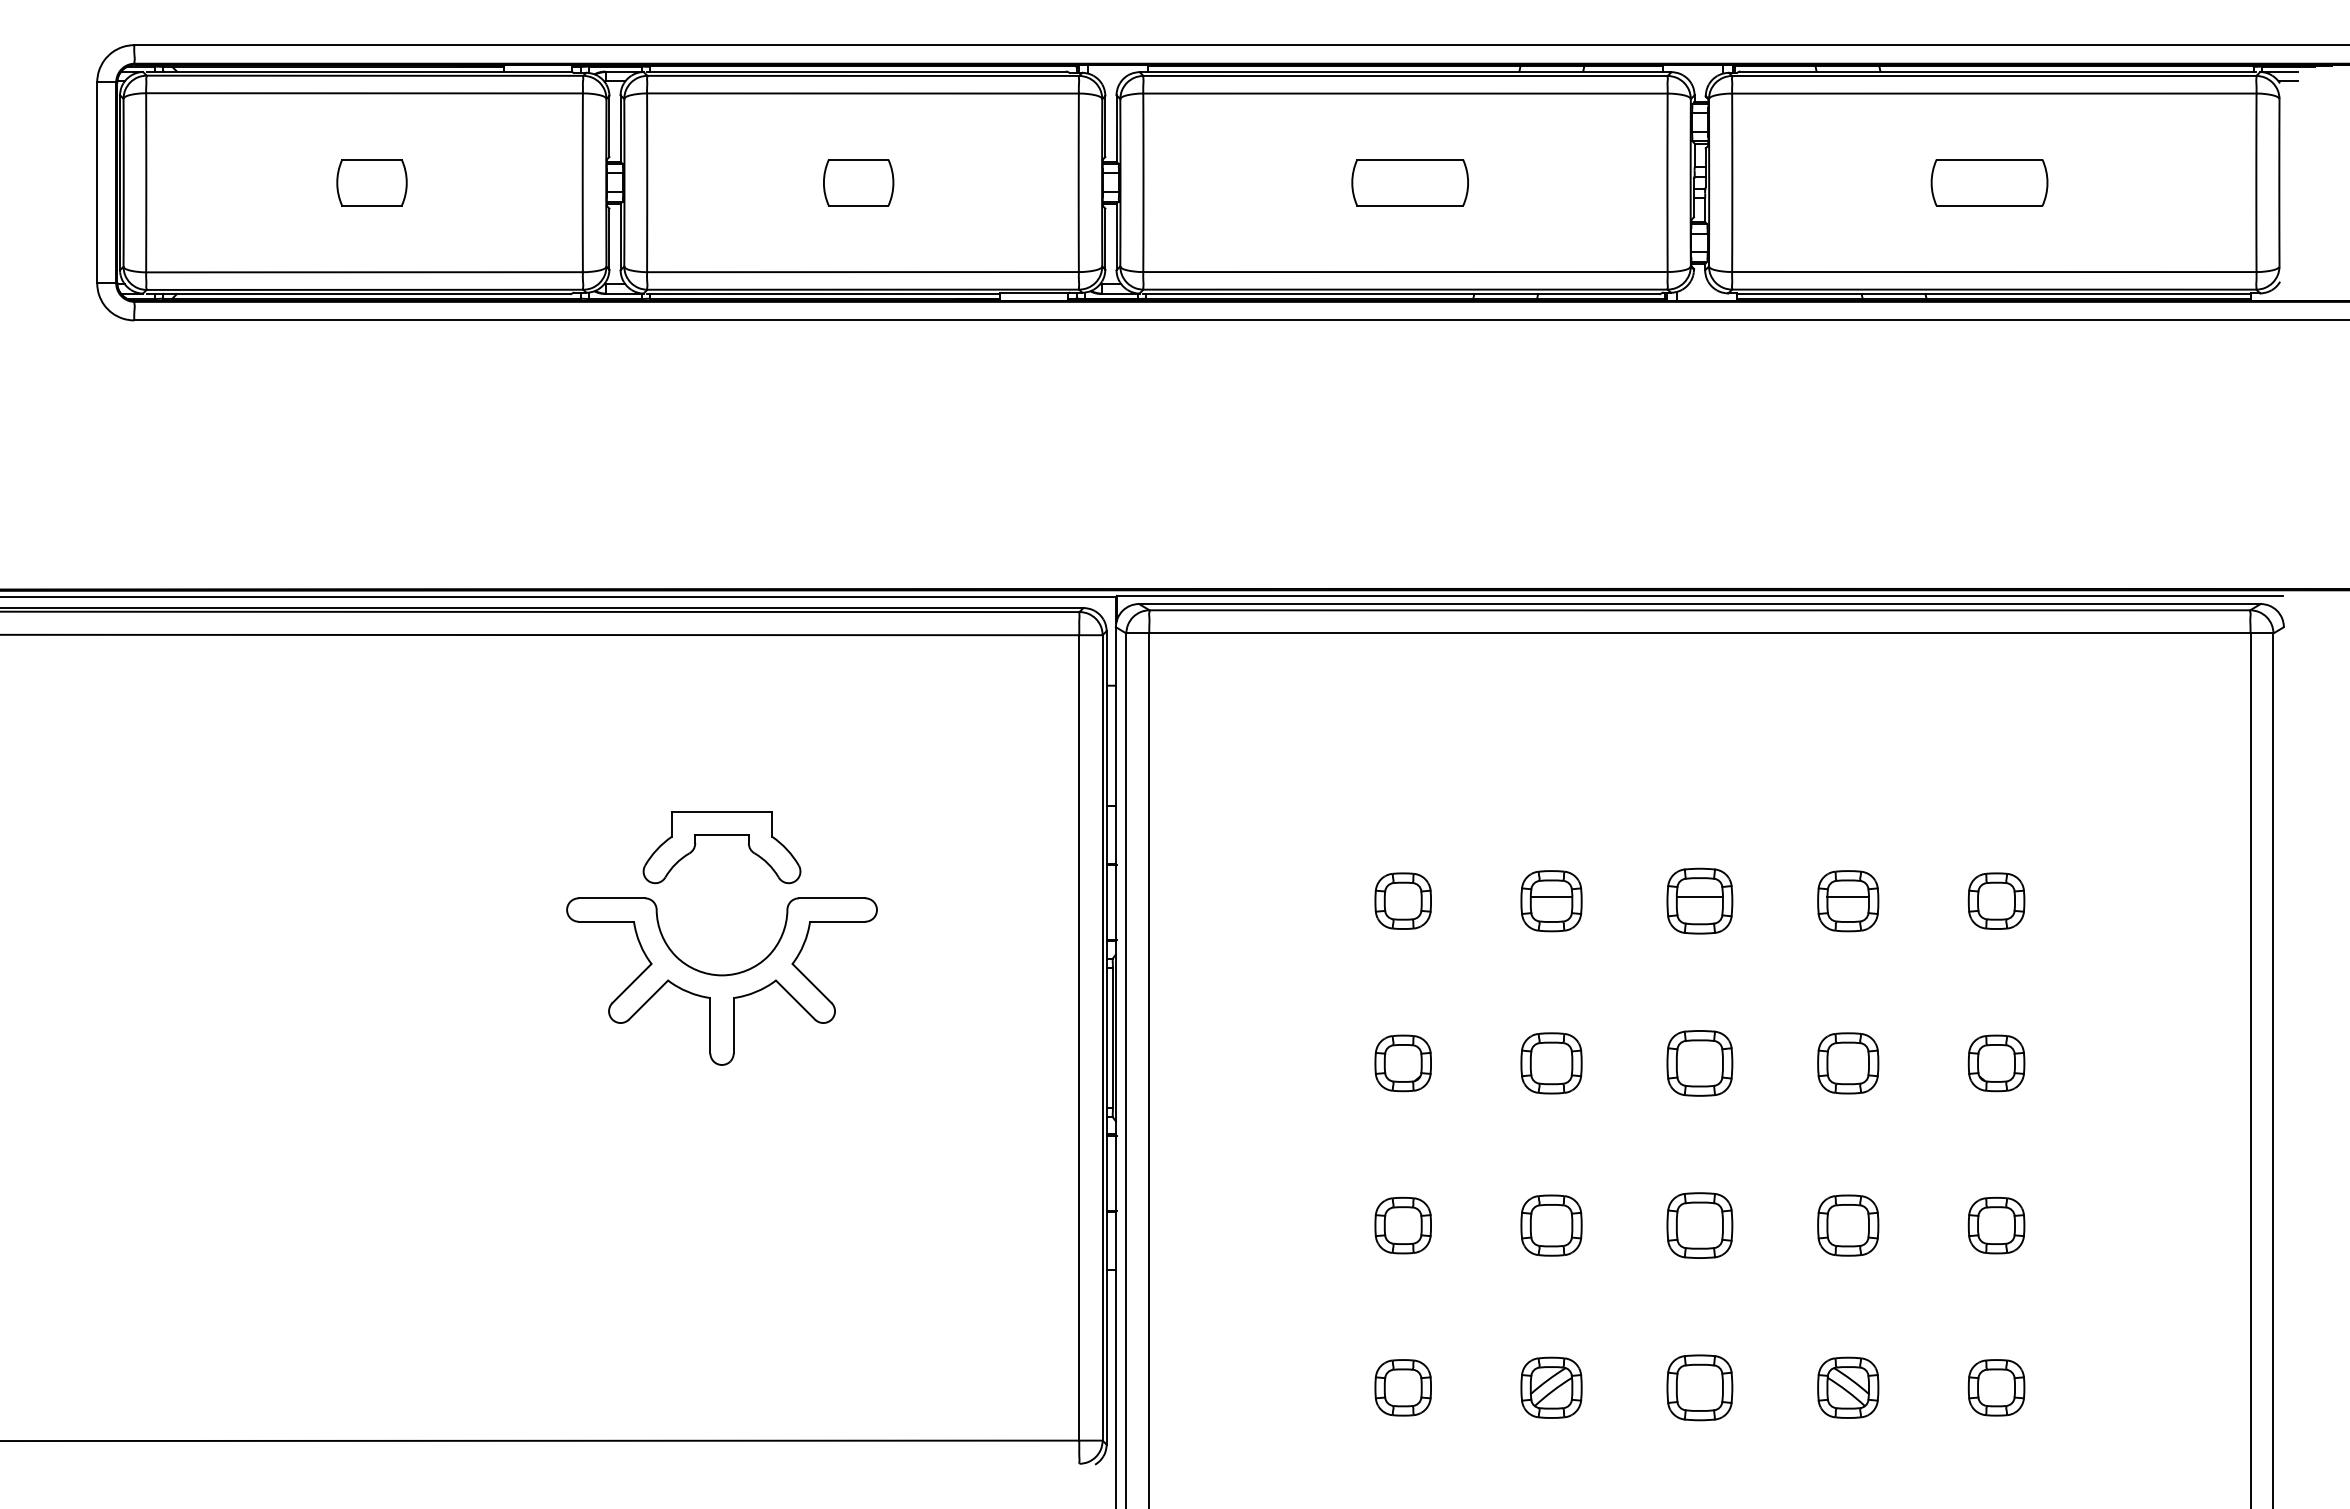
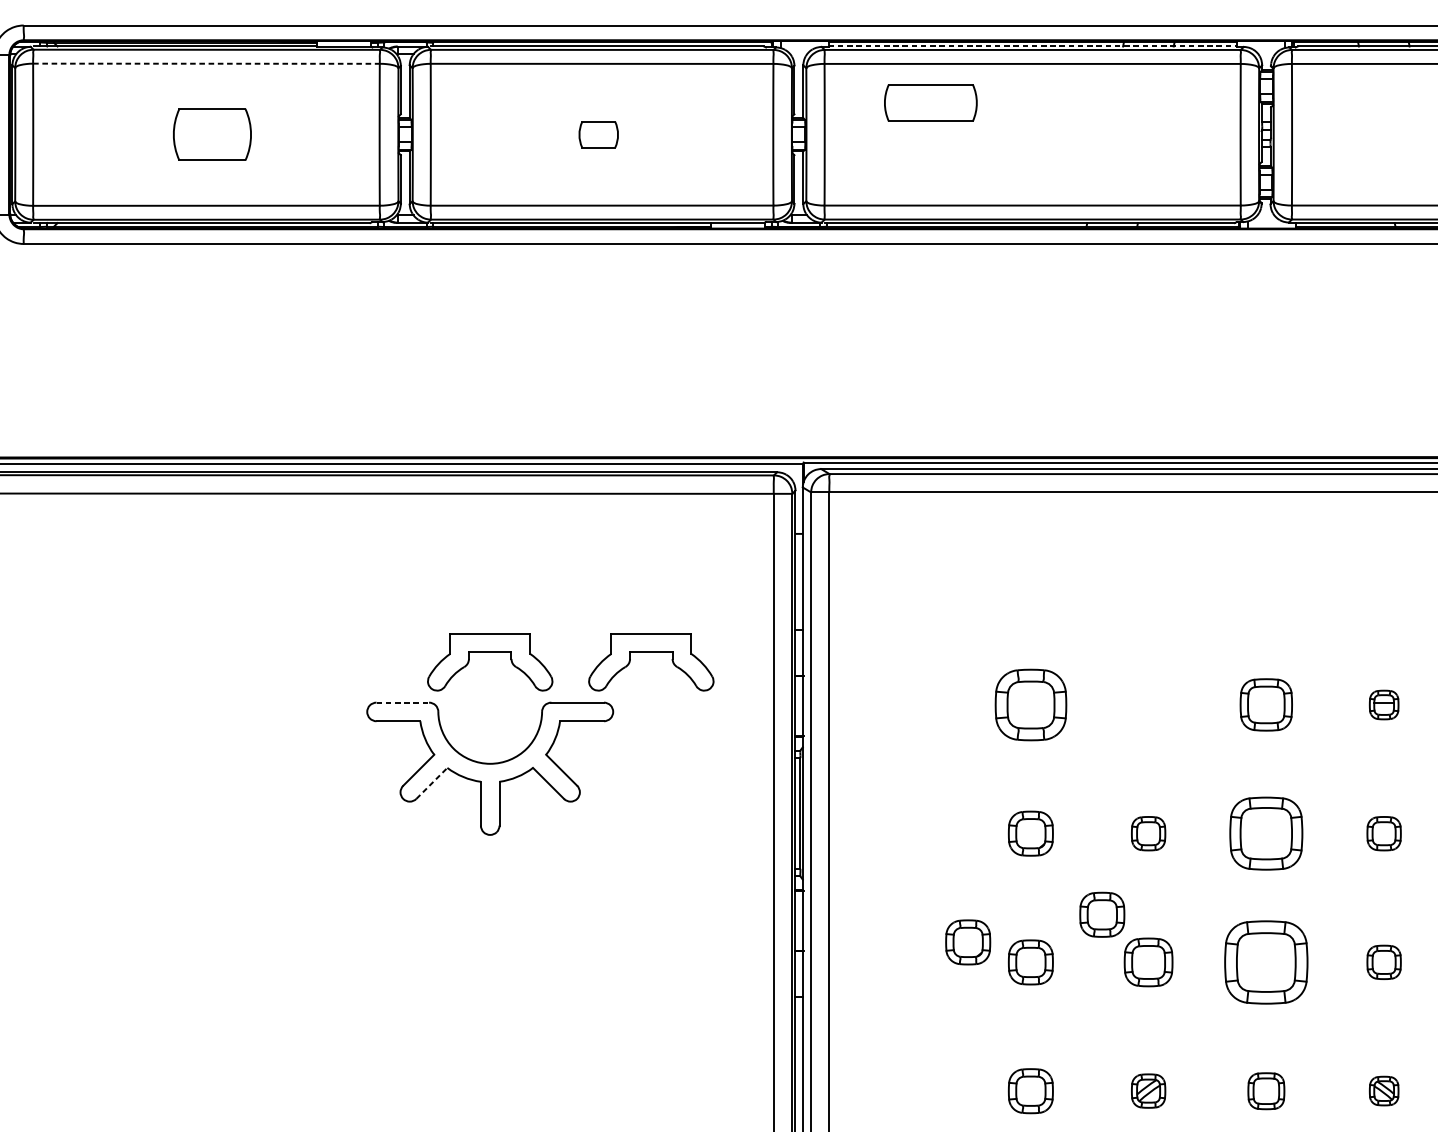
line: (1406, 71) -> (1033, 46), solid -> dashed
line: (365, 93) -> (207, 63), solid -> dashed
part: (371, 182) -> (212, 134), size x1.4
part: (858, 182) -> (598, 134), size x0.7
part: (1409, 182) -> (930, 102), moved
part: (924, 835) -> (650, 652), added
line: (1699, 896) -> (1266, 701), removed
line: (612, 898) -> (403, 702), solid -> dashed
part: (1402, 900) -> (1030, 704), size x1.6
part: (1551, 901) -> (1148, 705), removed
part: (1848, 901) -> (1384, 705), size x0.6
line: (648, 1000) -> (431, 783), solid -> dashed
part: (1551, 1063) -> (1148, 833), size x0.7
part: (1699, 1063) -> (1266, 833), size x1.4
part: (1848, 1063) -> (1384, 833), size x0.7
part: (1492, 1165) -> (1101, 914), added
part: (1323, 1200) -> (967, 942), added
part: (1699, 1225) -> (1266, 962), size x1.6
part: (1848, 1225) -> (1384, 962), size x0.7
part: (1551, 1387) -> (1148, 1090), size x0.7
part: (1699, 1387) -> (1266, 1090), size x0.7
part: (1848, 1387) -> (1384, 1090), size x0.6

